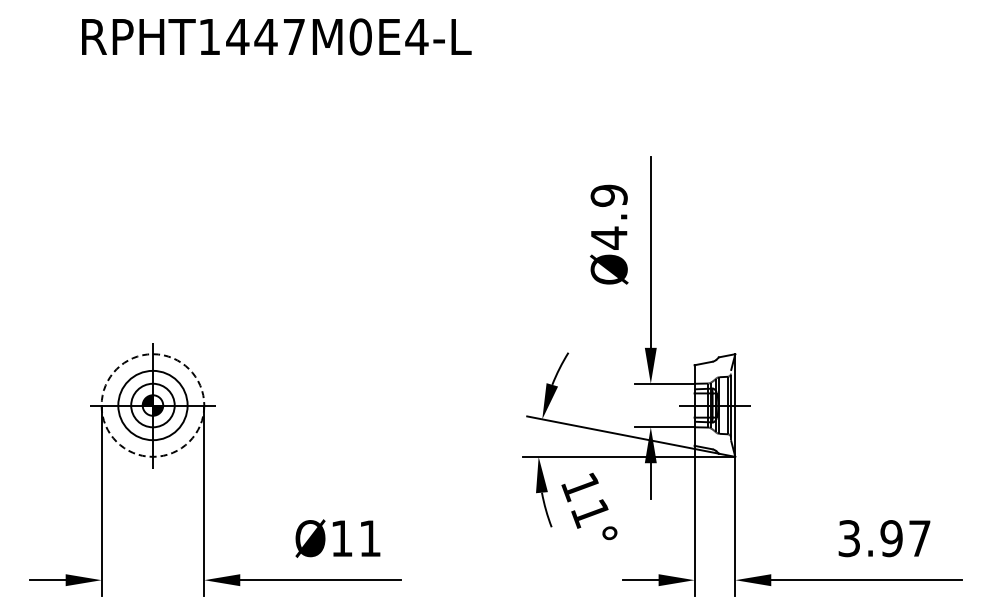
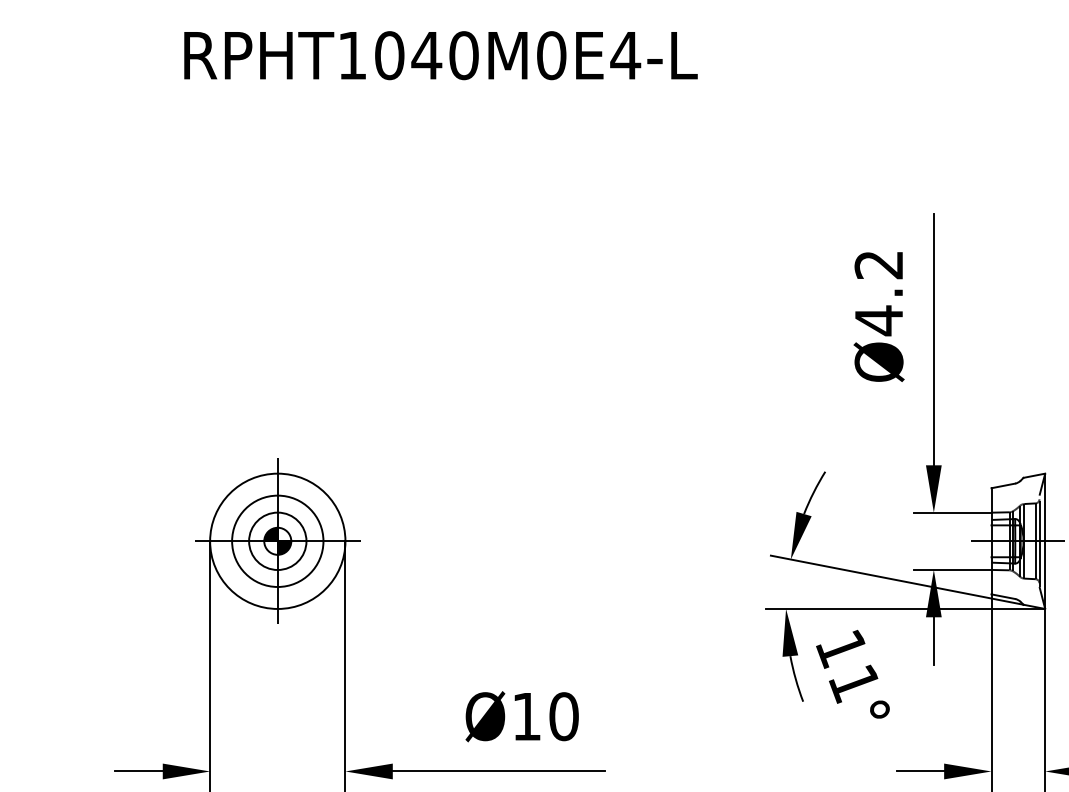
text: (265, 36) -> (426, 54), RPHT1447M0E4-L -> RPHT1040M0E4-L
text: (608, 195) -> (878, 264), Ø4.9 -> Ø4.2
circle: (152, 405) -> (277, 541), dashed -> solid
text: (370, 538) -> (564, 716), Ø11 -> Ø10

